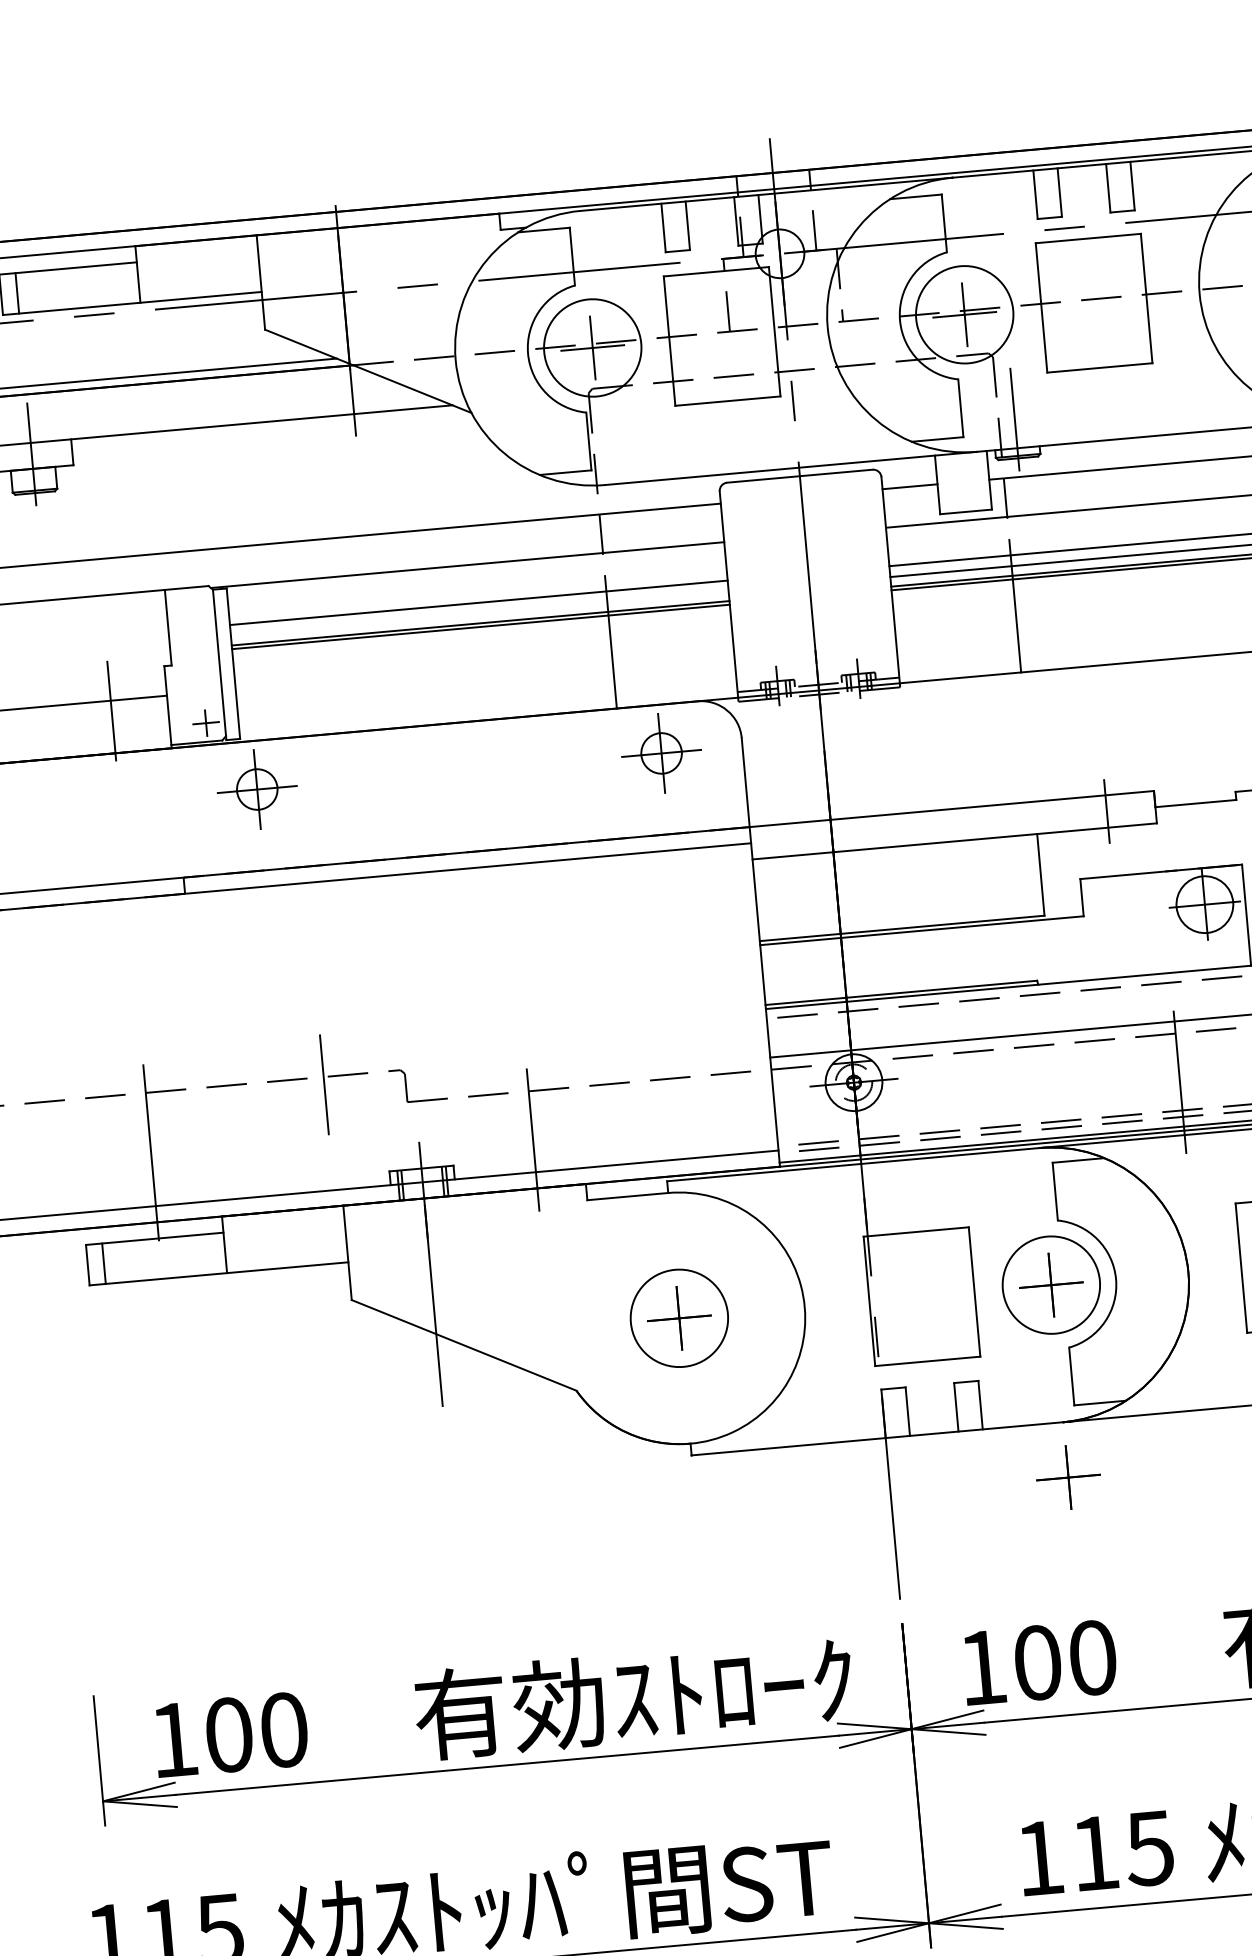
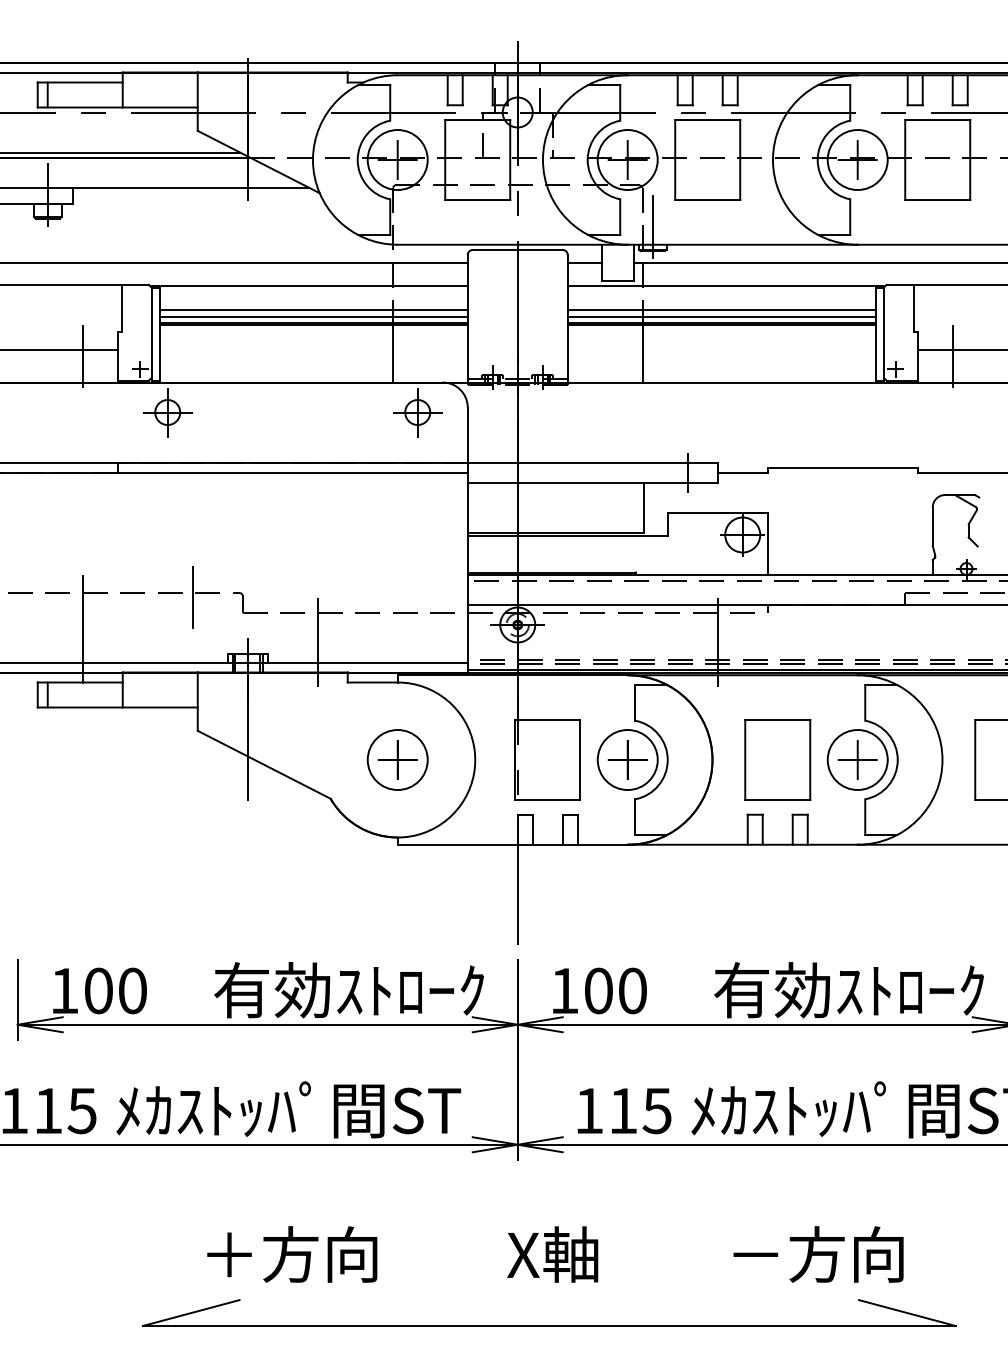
line: (479, 613) -> (313, 316), added
part: (1068, 1476) -> (627, 878), removed

